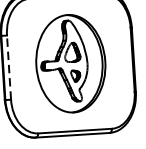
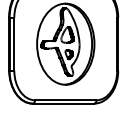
line: (9, 67) -> (14, 44), dashed -> solid

